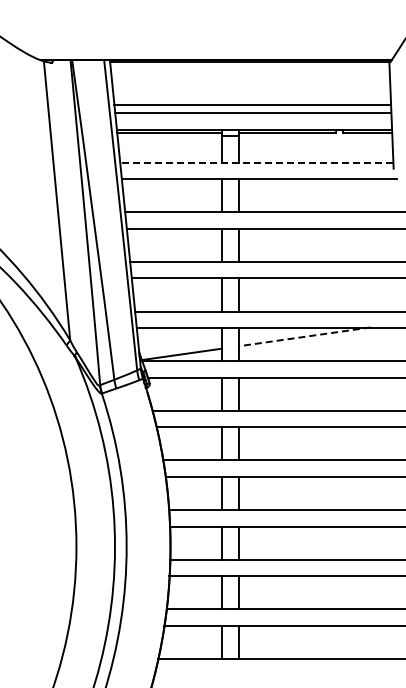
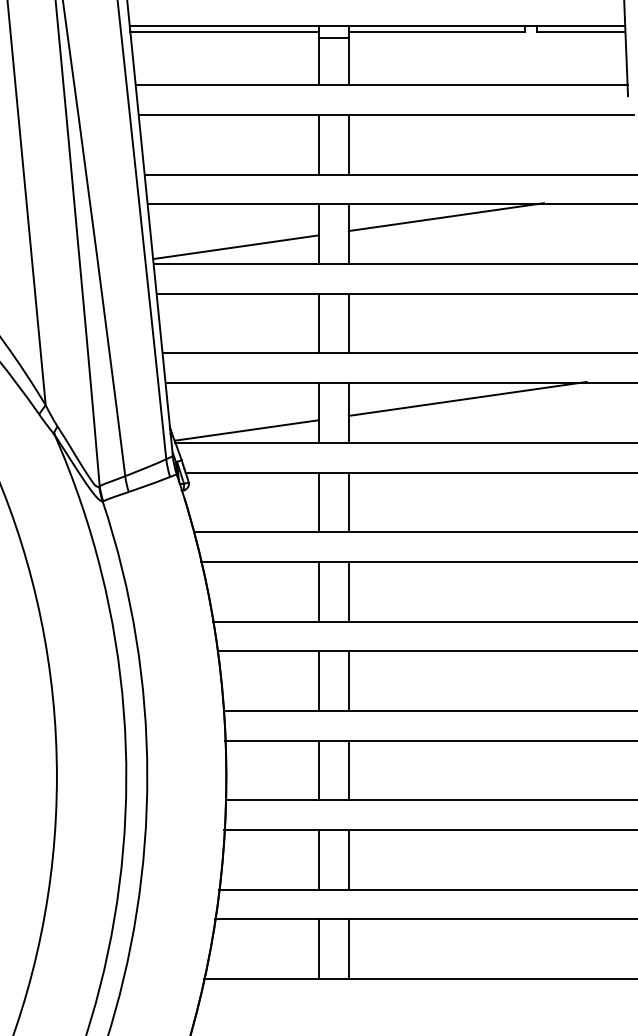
line: (256, 162) -> (381, 84), dashed -> solid
line: (292, 235) -> (445, 216), added
line: (175, 252) -> (235, 247), added
line: (304, 336) -> (467, 398), dashed -> solid

